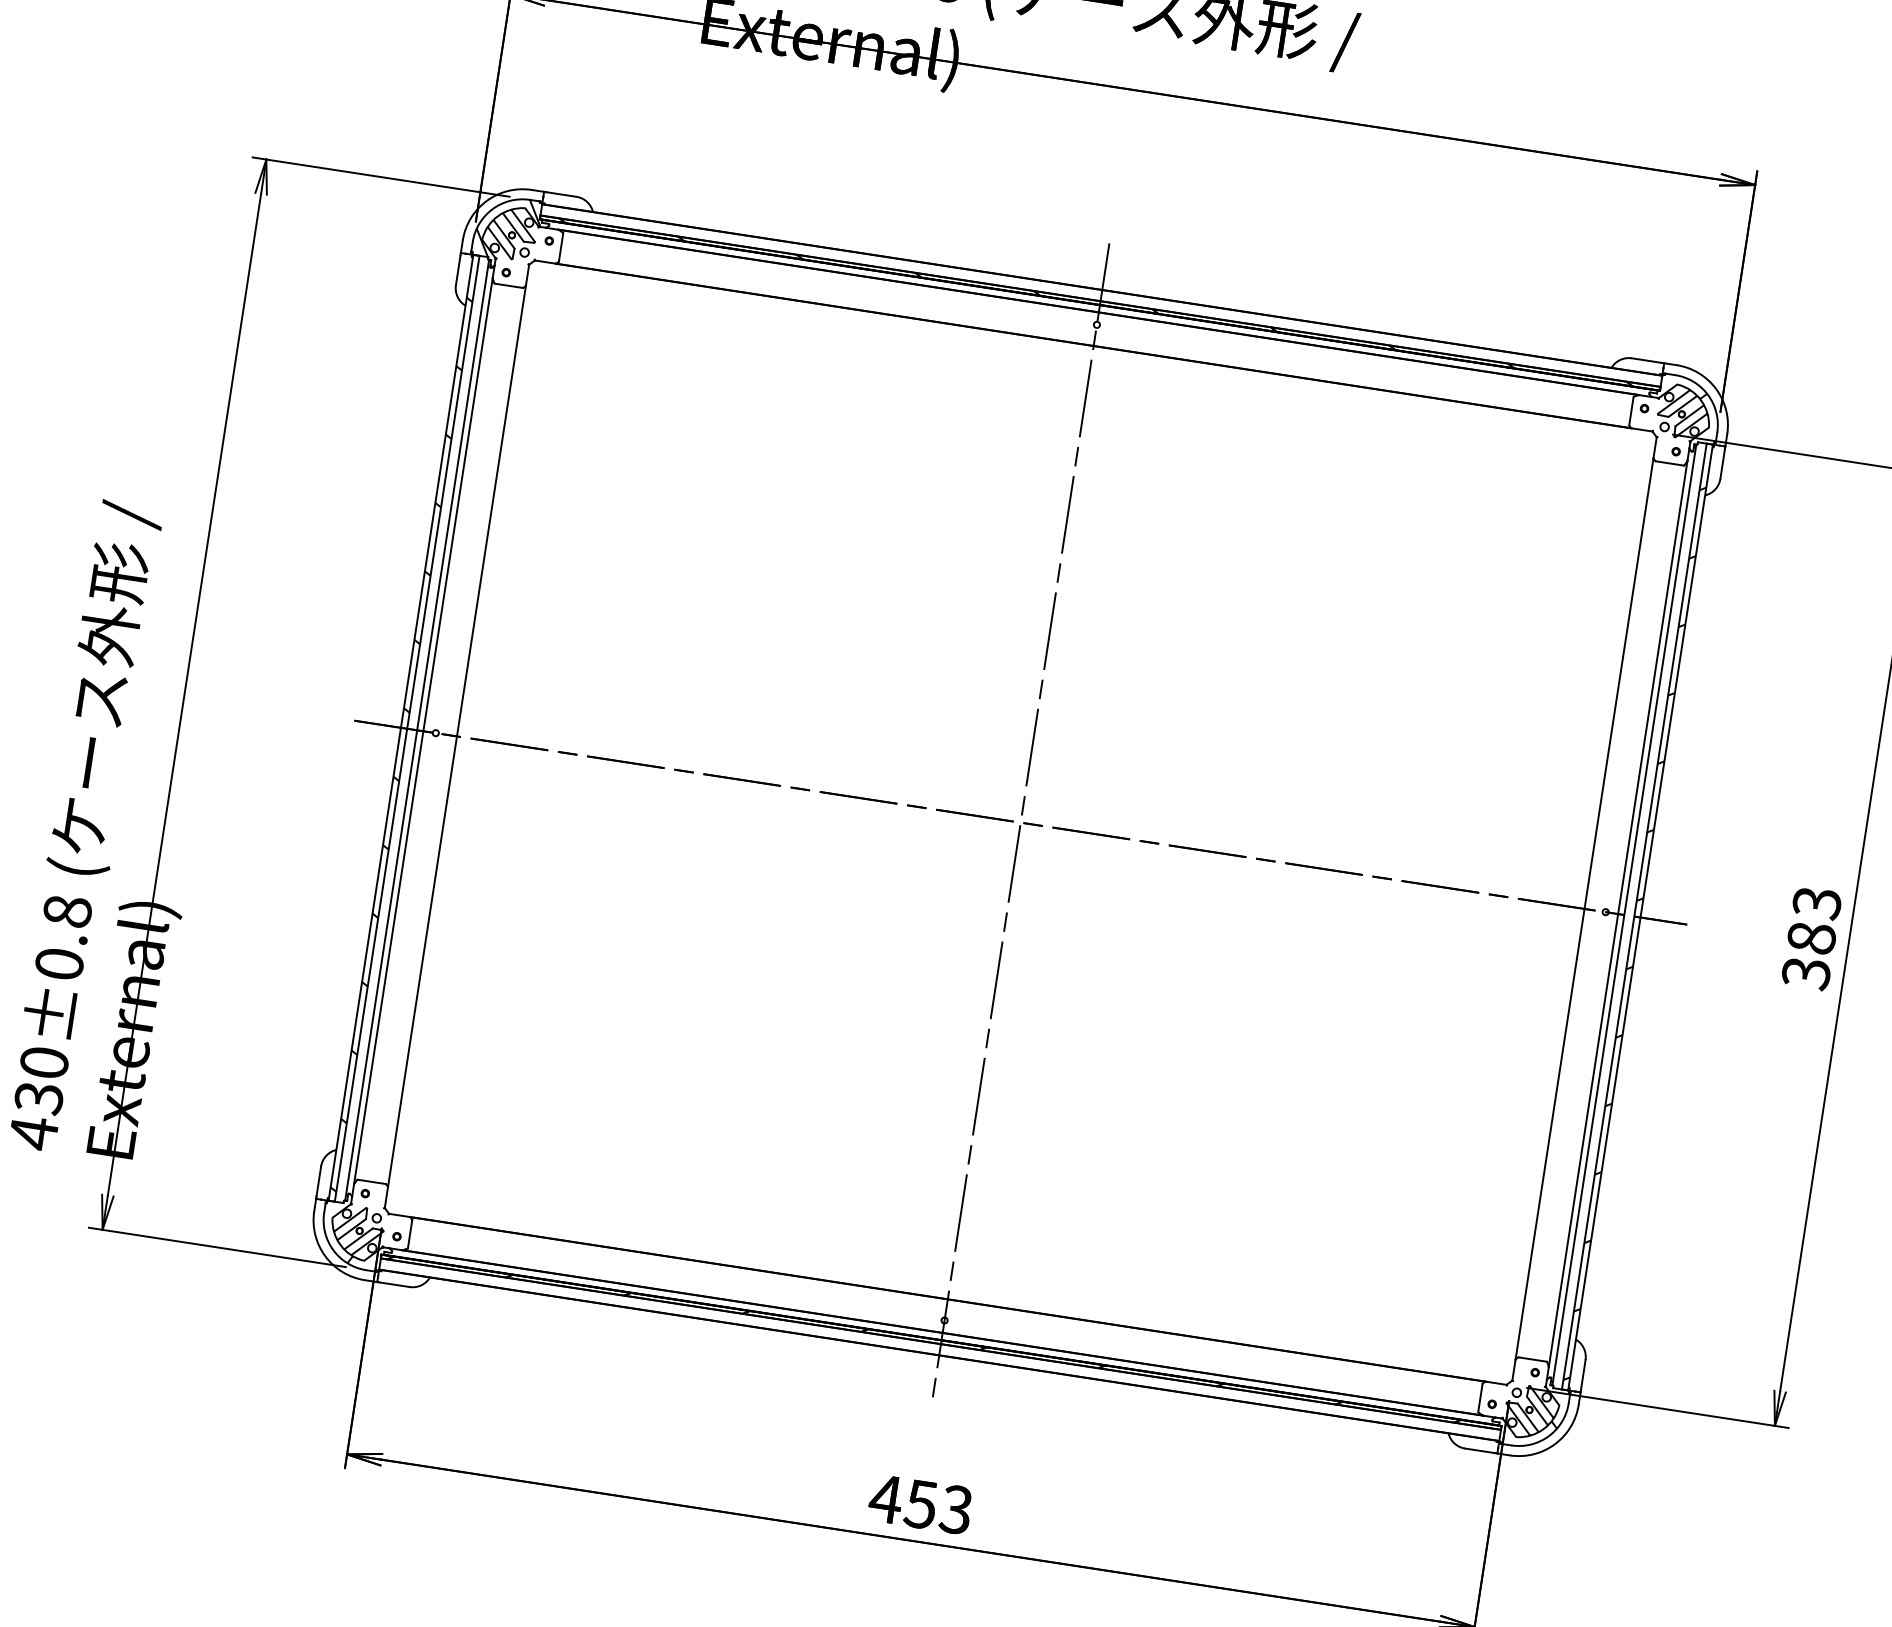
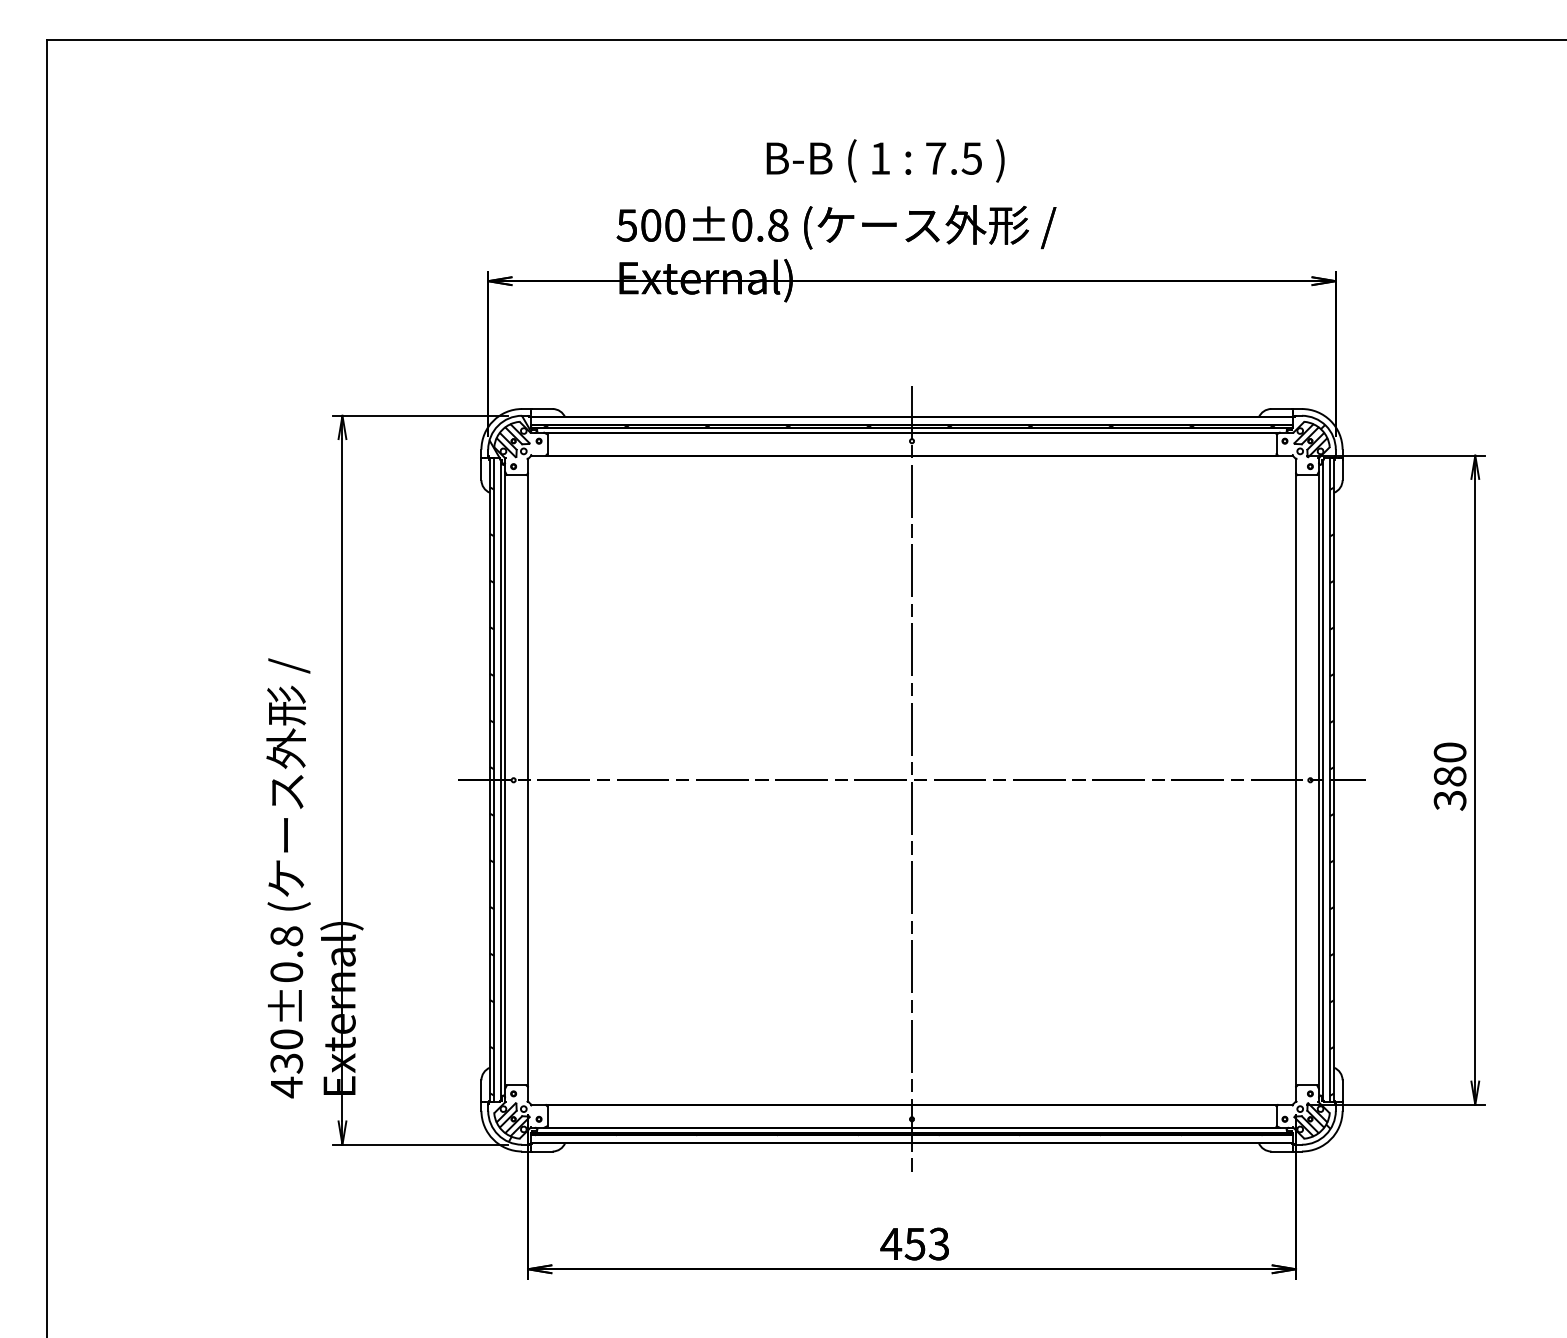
text: (1816, 902) -> (1449, 752), 383 -> 380

